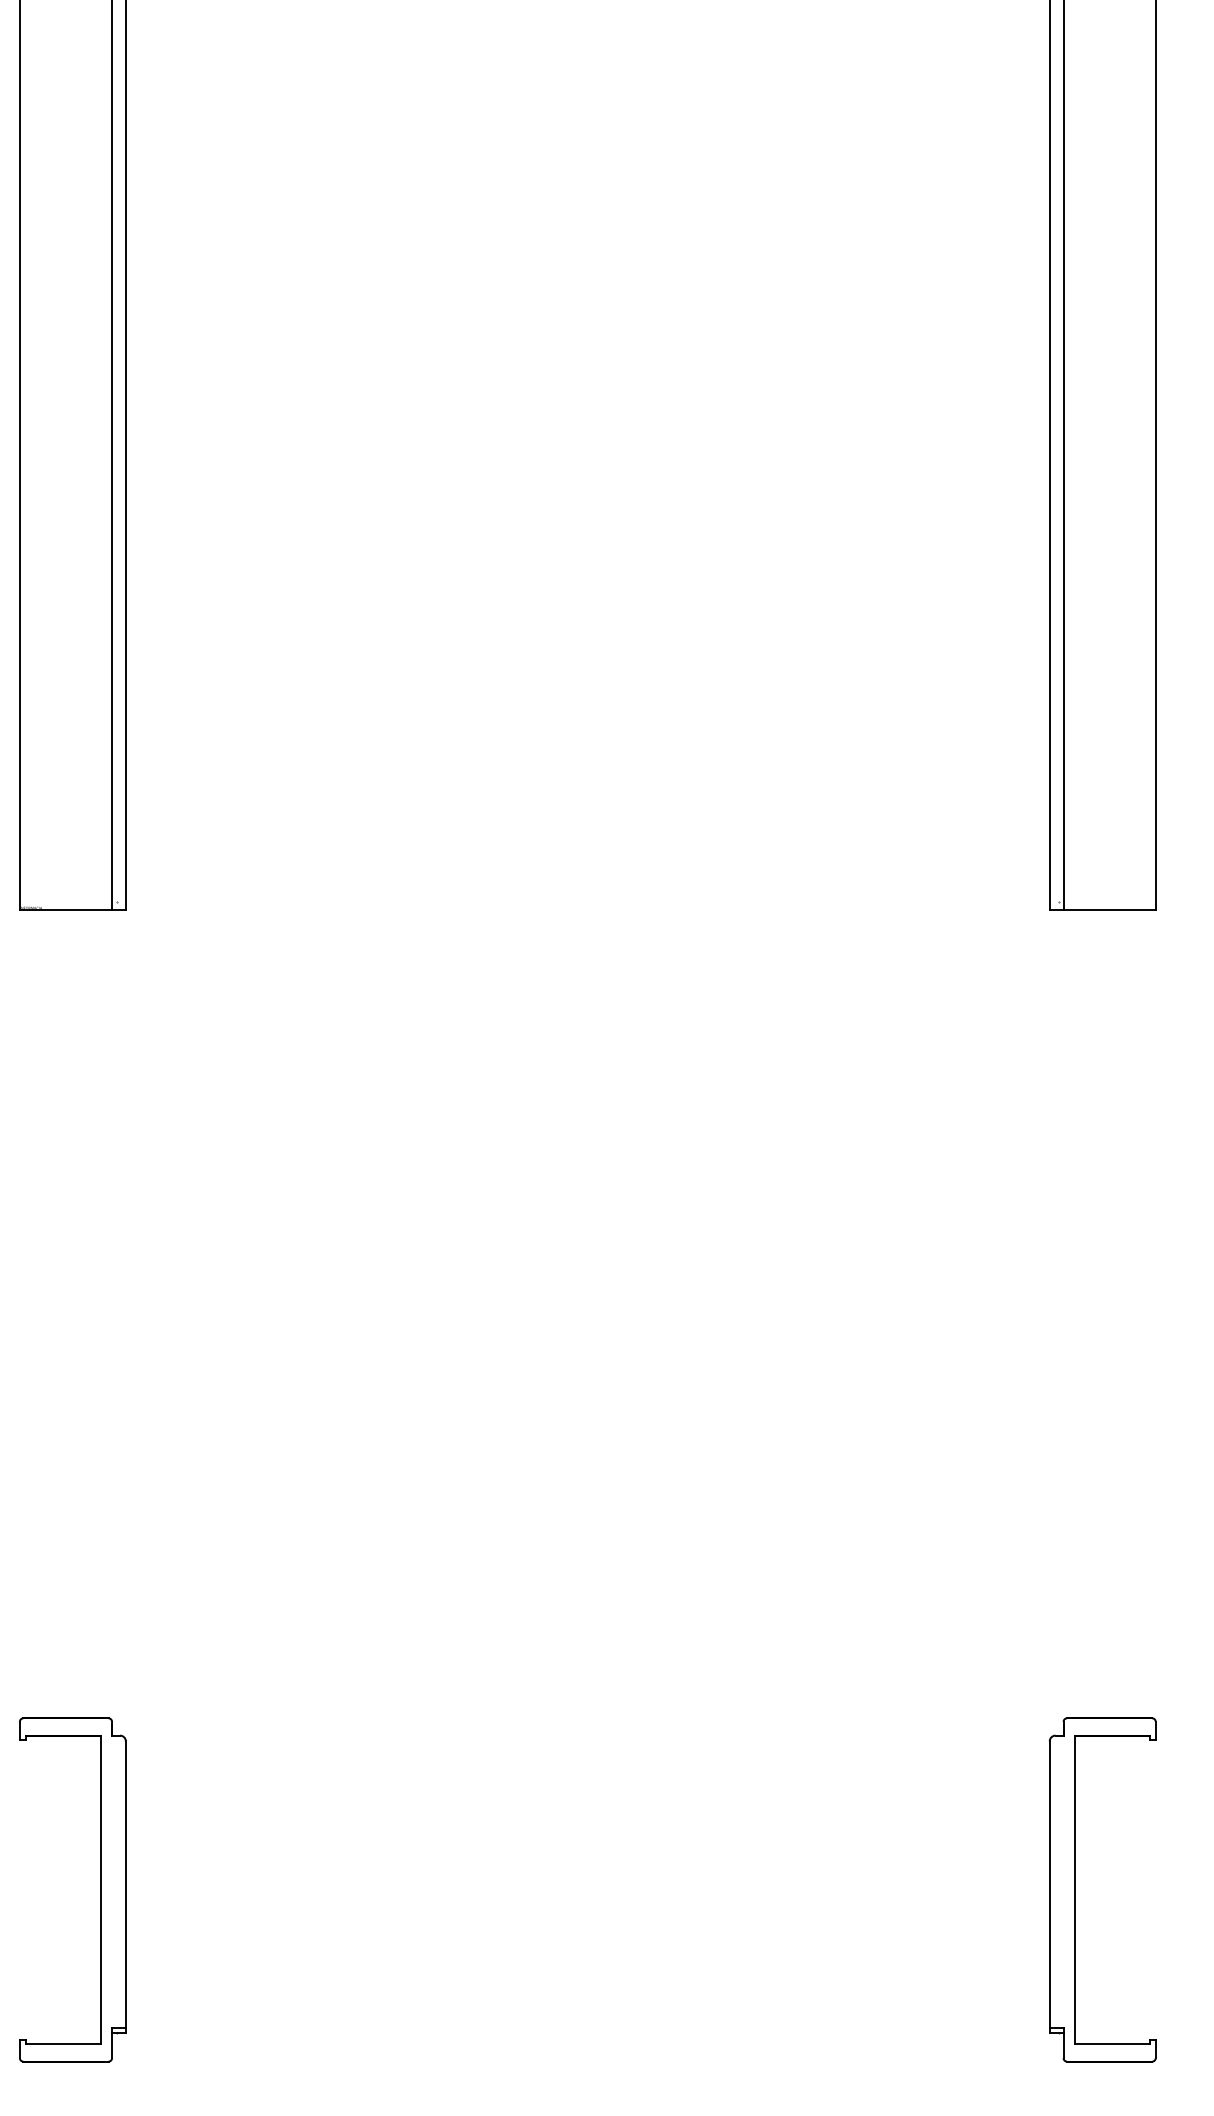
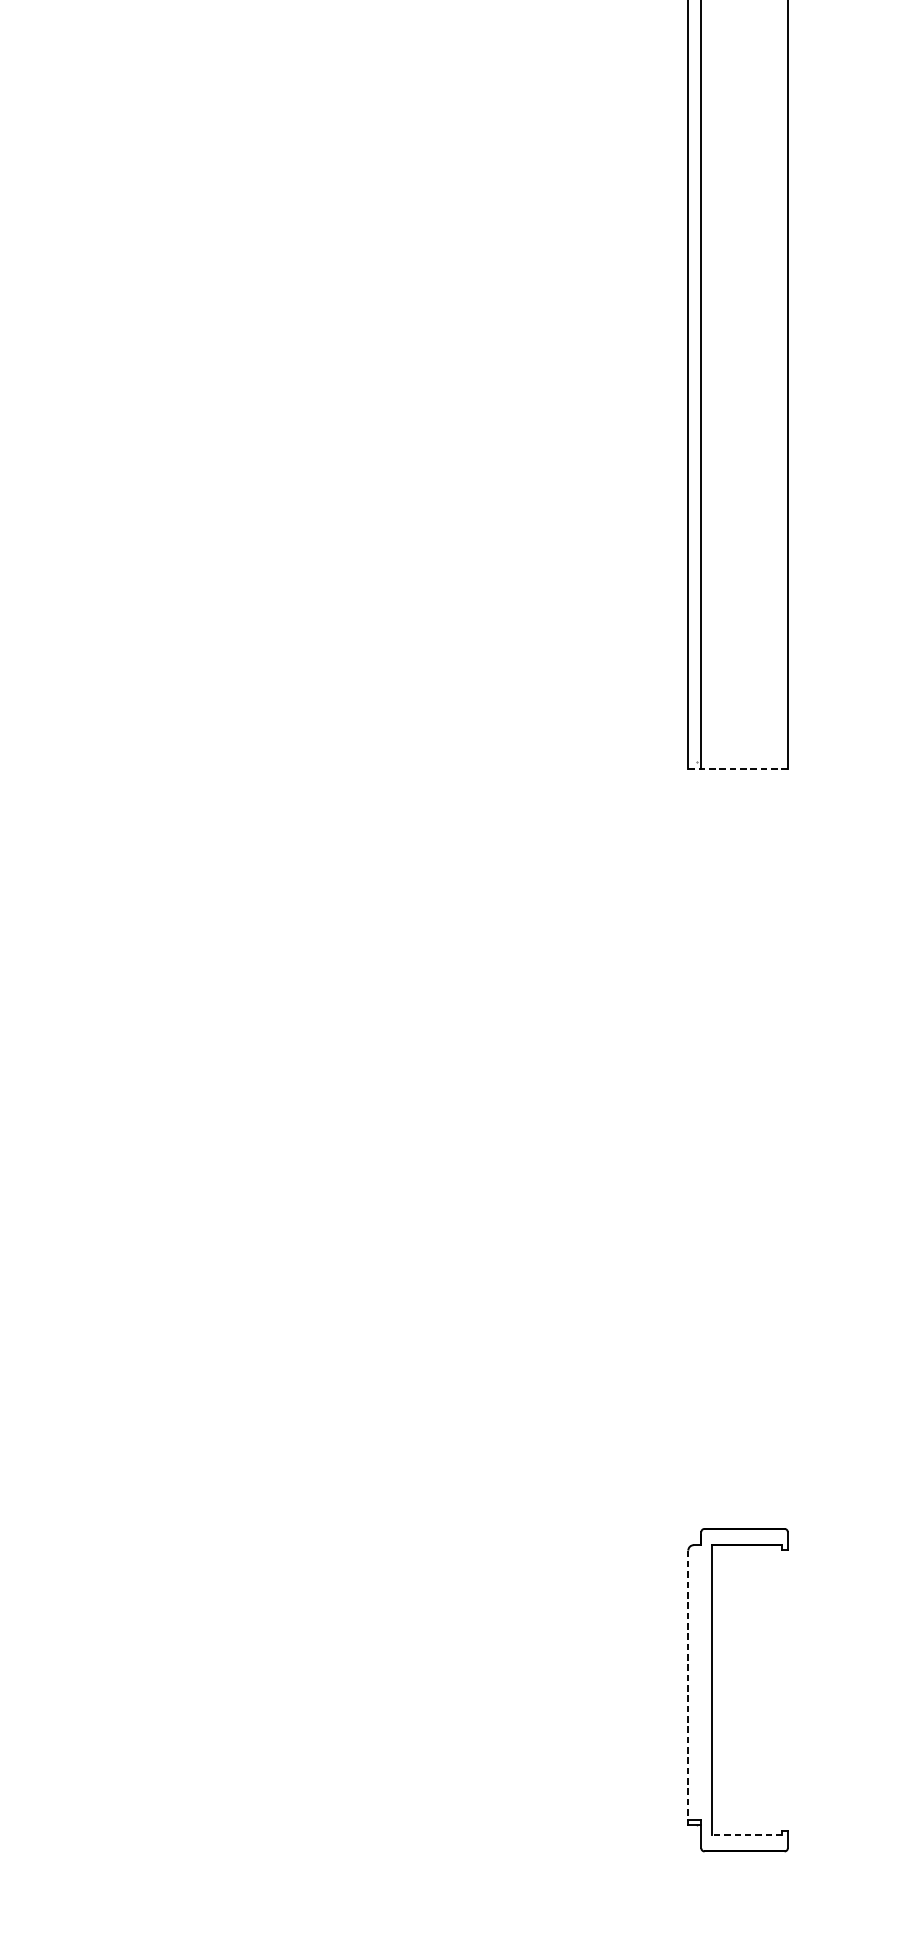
line: (1102, 909) -> (737, 769), solid -> dashed
line: (1049, 1885) -> (688, 1685), solid -> dashed
line: (1112, 2044) -> (747, 1835), solid -> dashed

